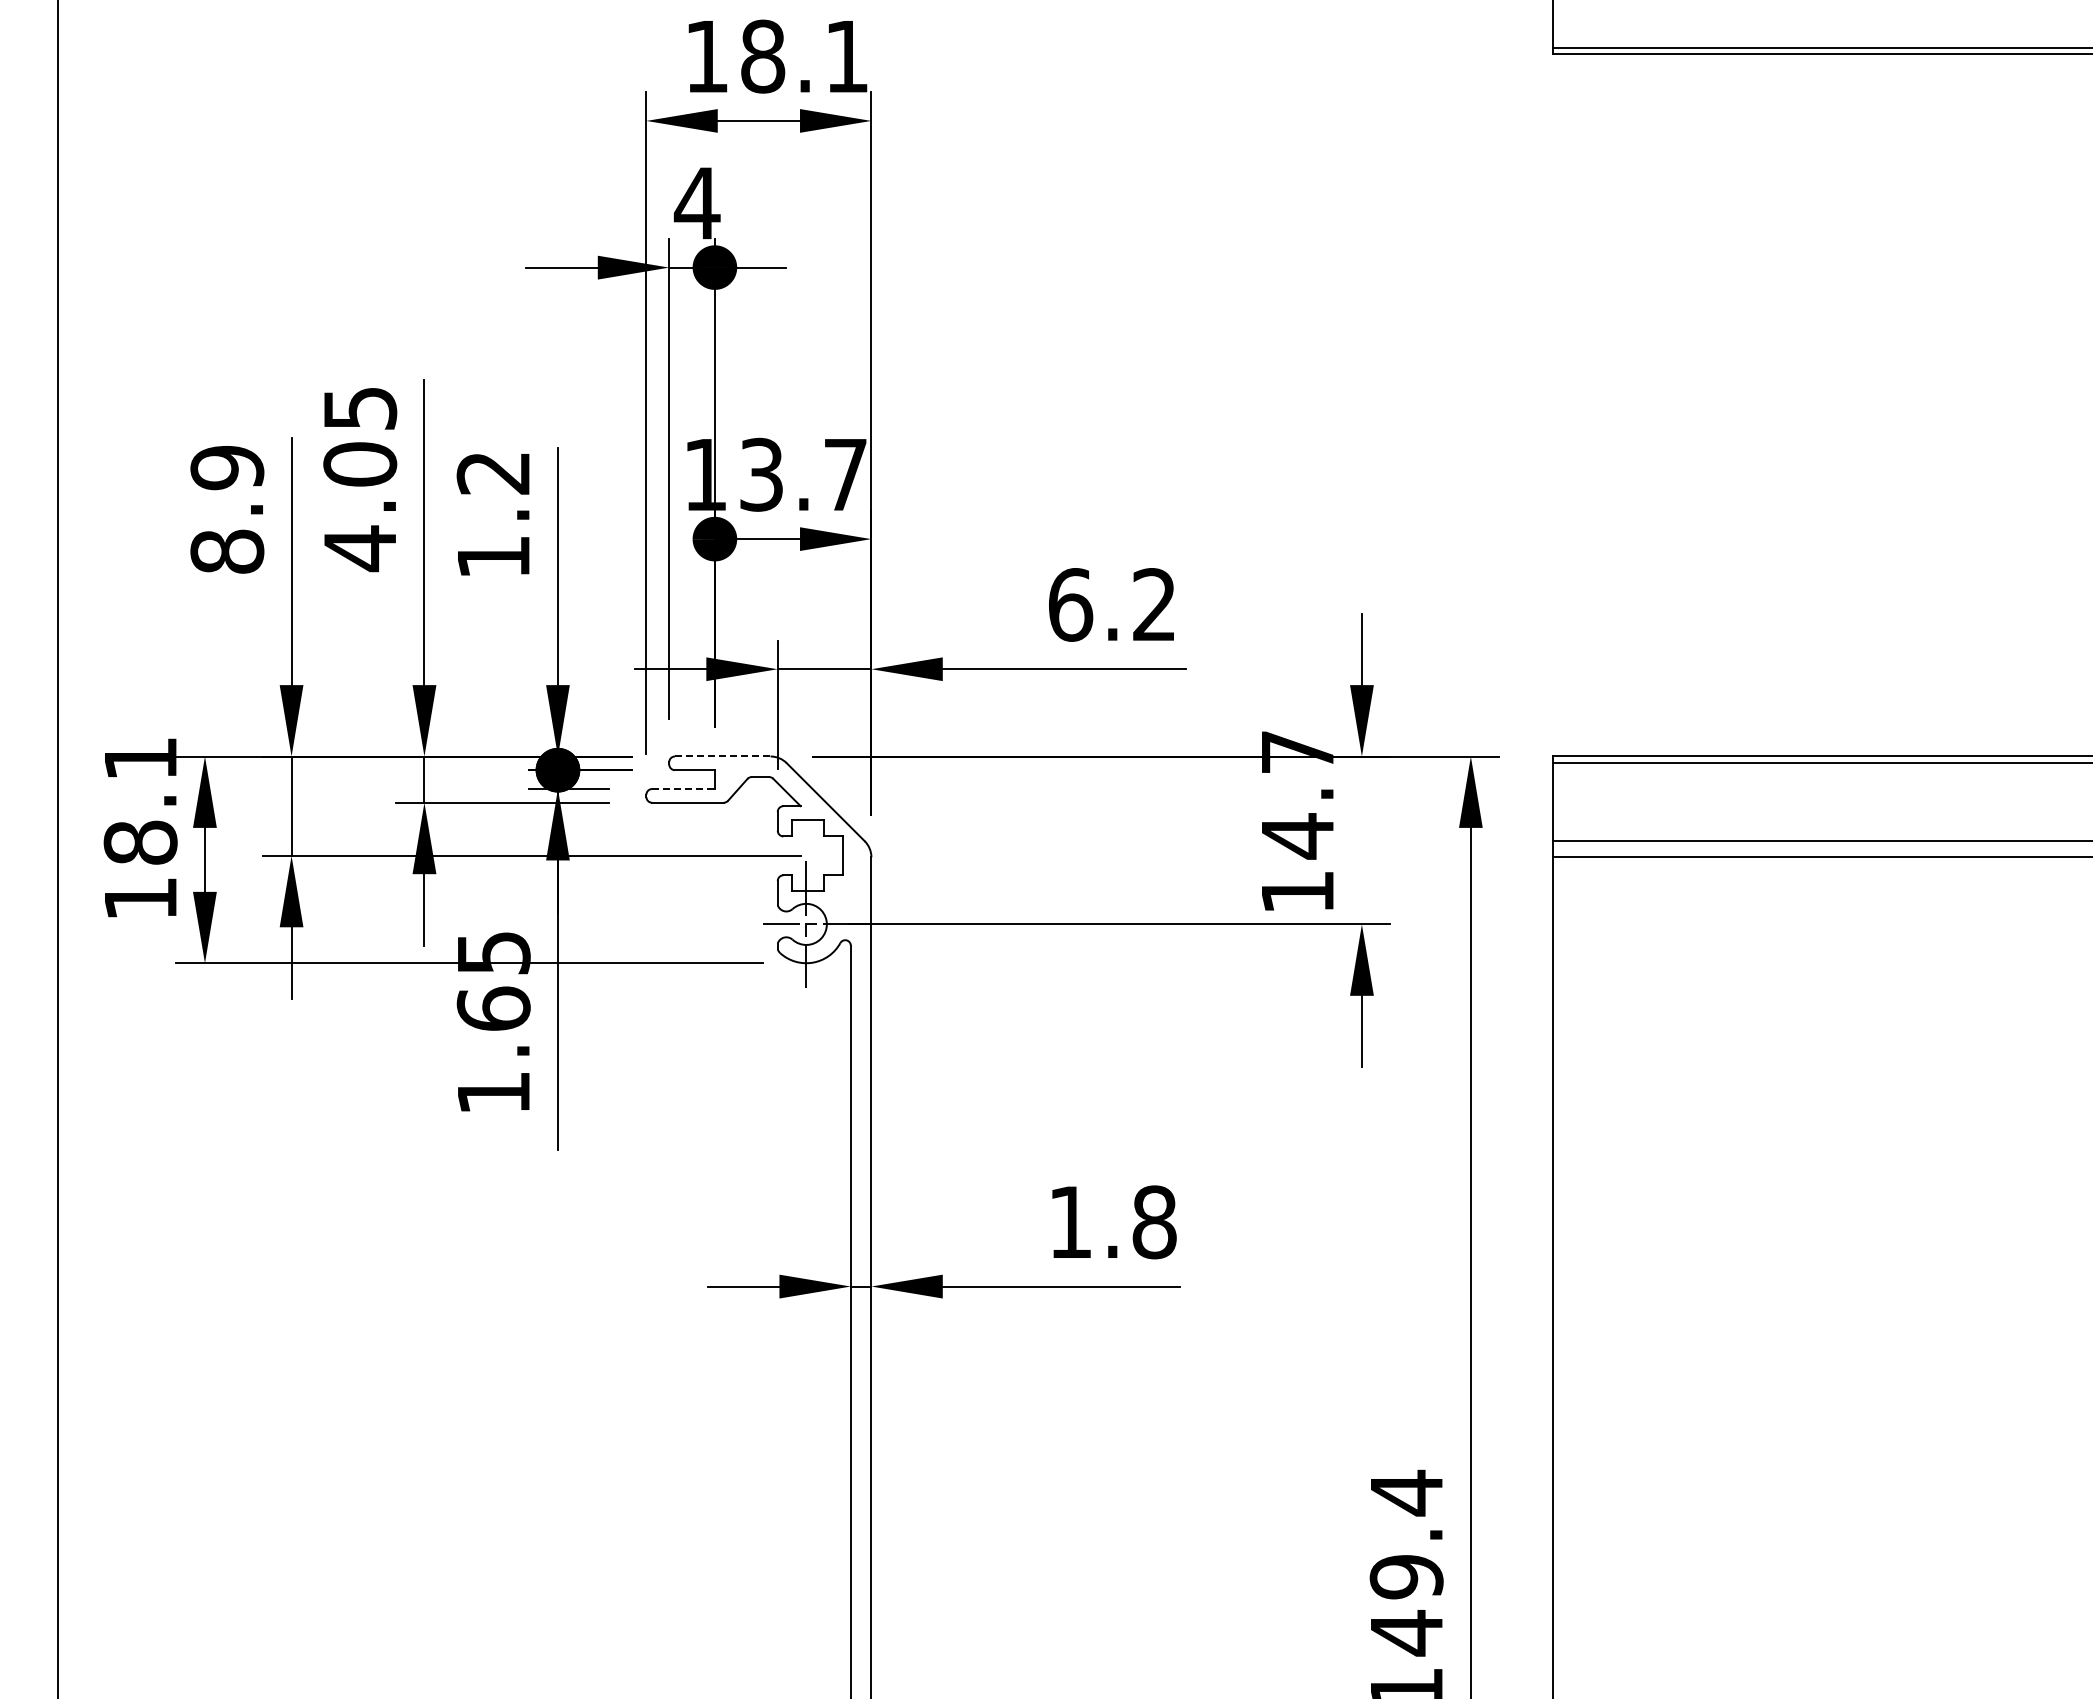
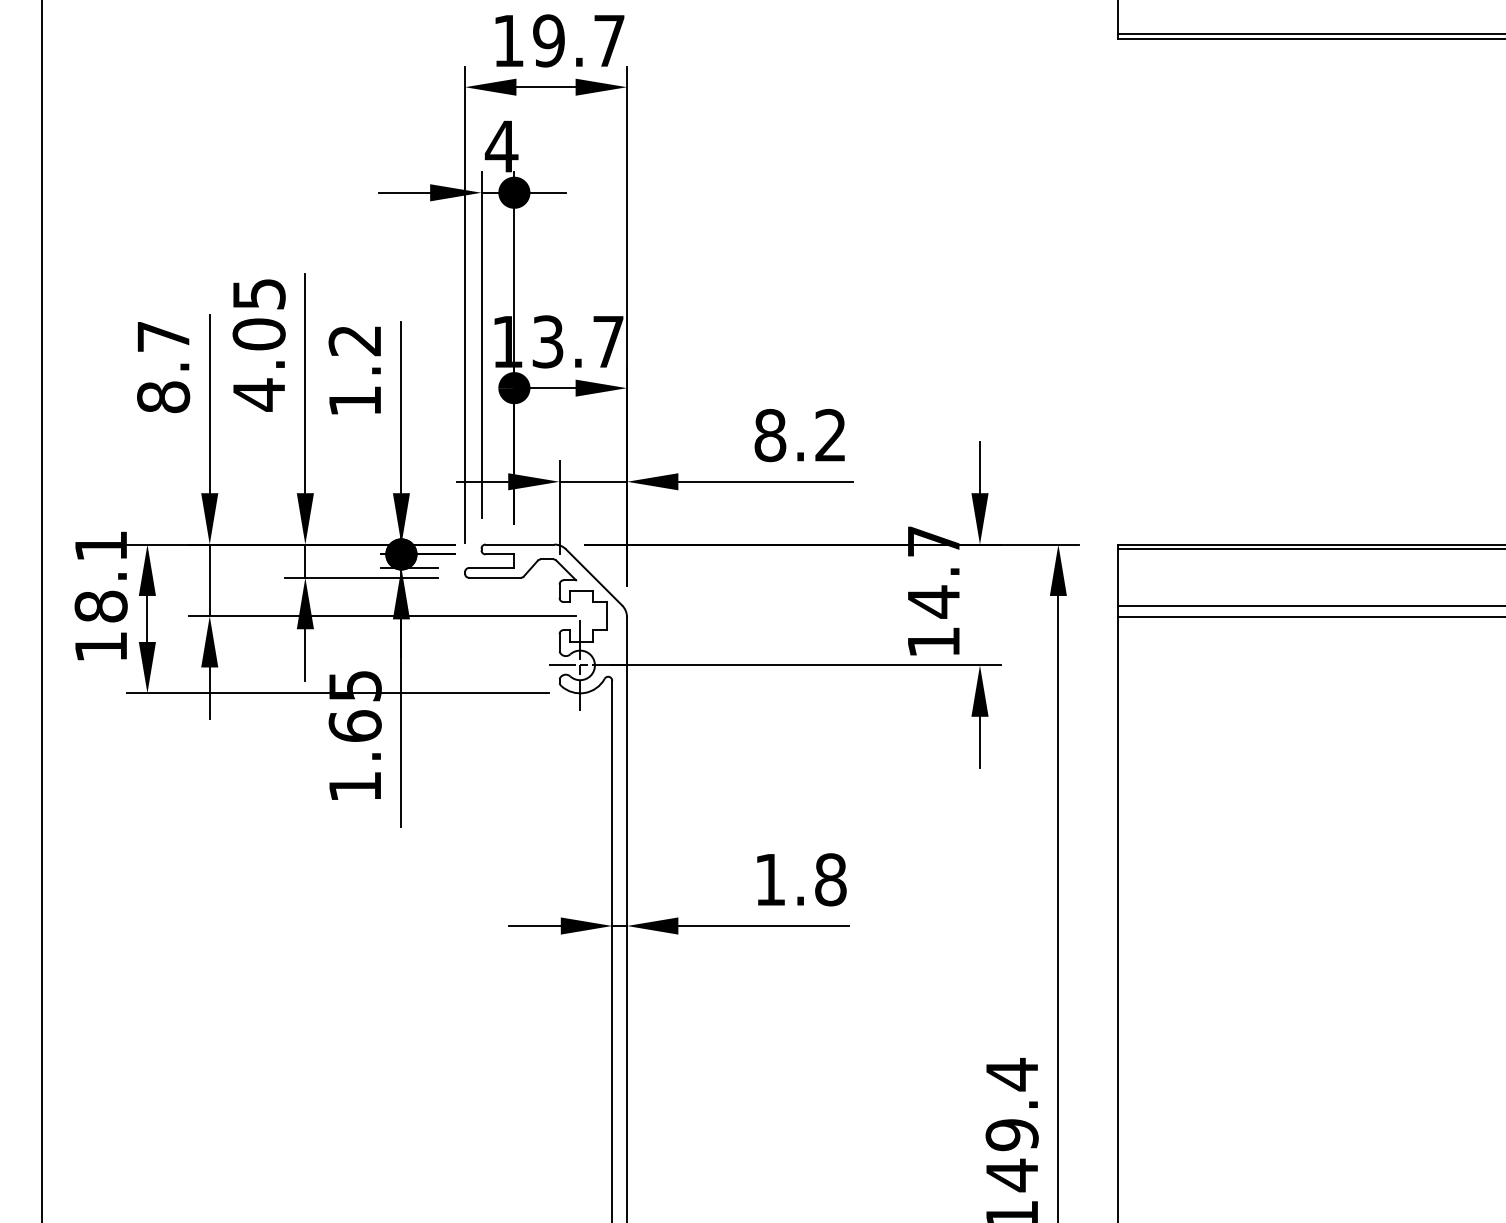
text: (803, 56) -> (578, 40), 18.1 -> 19.7
text: (227, 468) -> (163, 337), 8.9 -> 8.7
text: (1070, 604) -> (770, 435), 6.2 -> 8.2
line: (722, 756) -> (519, 544), dashed -> solid
line: (684, 789) -> (492, 568), dashed -> solid

